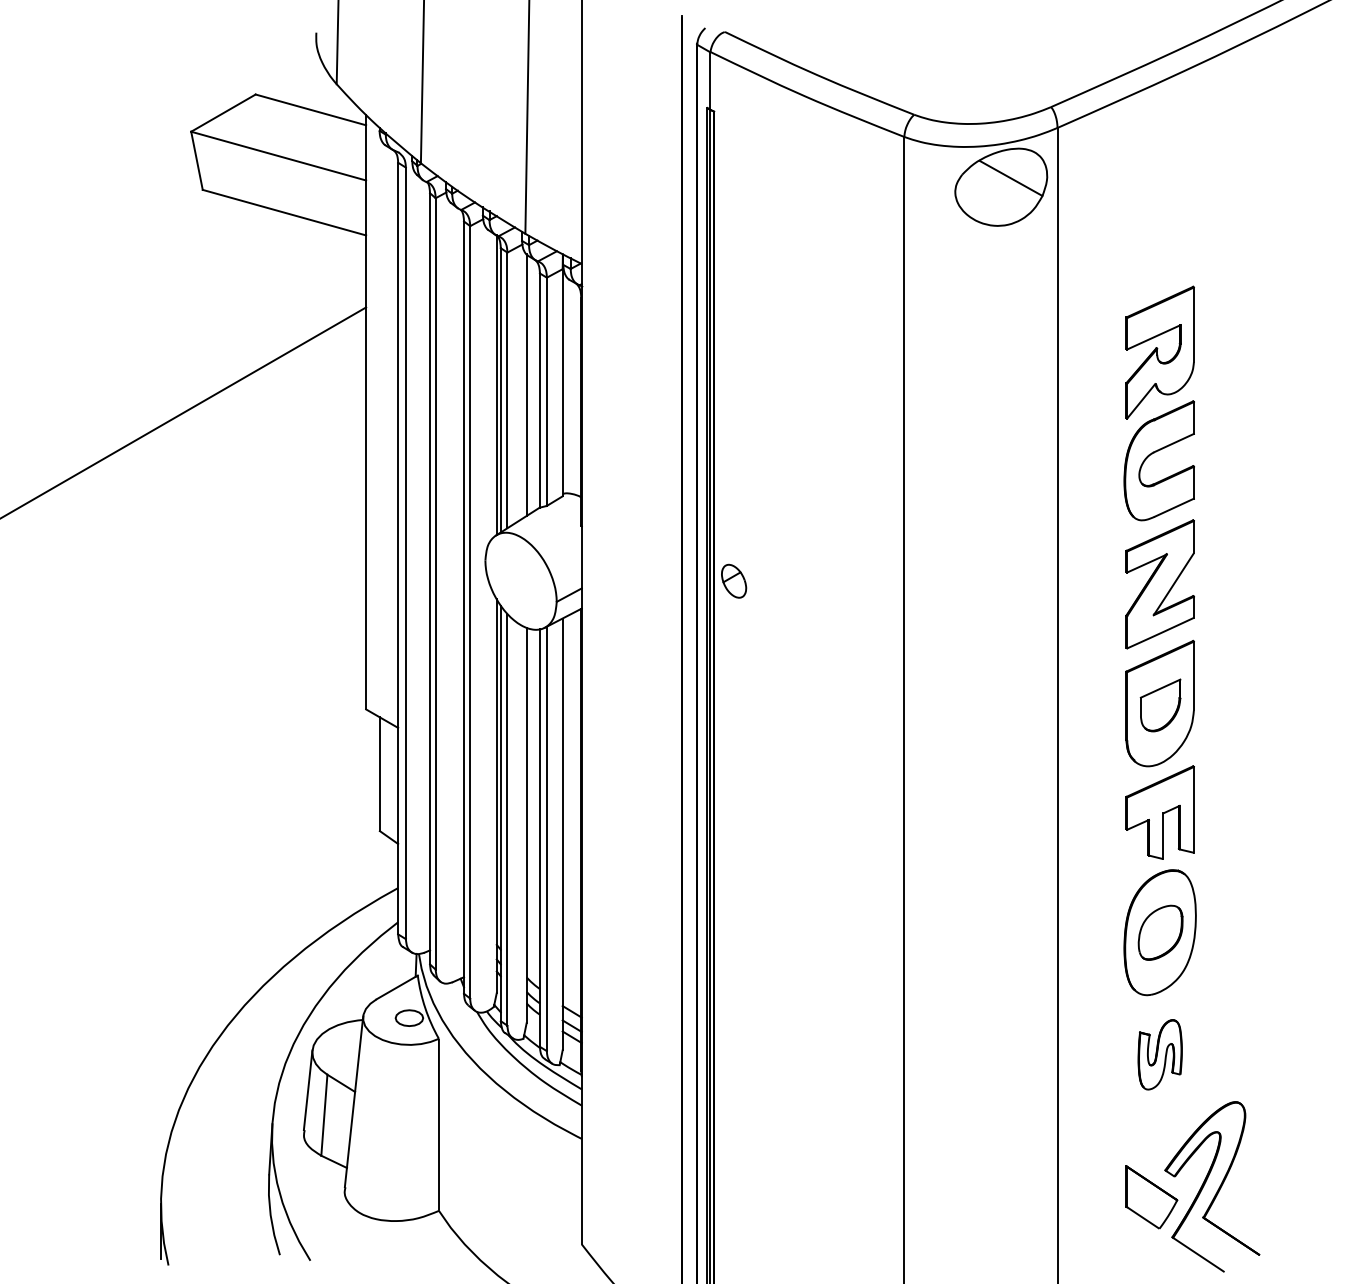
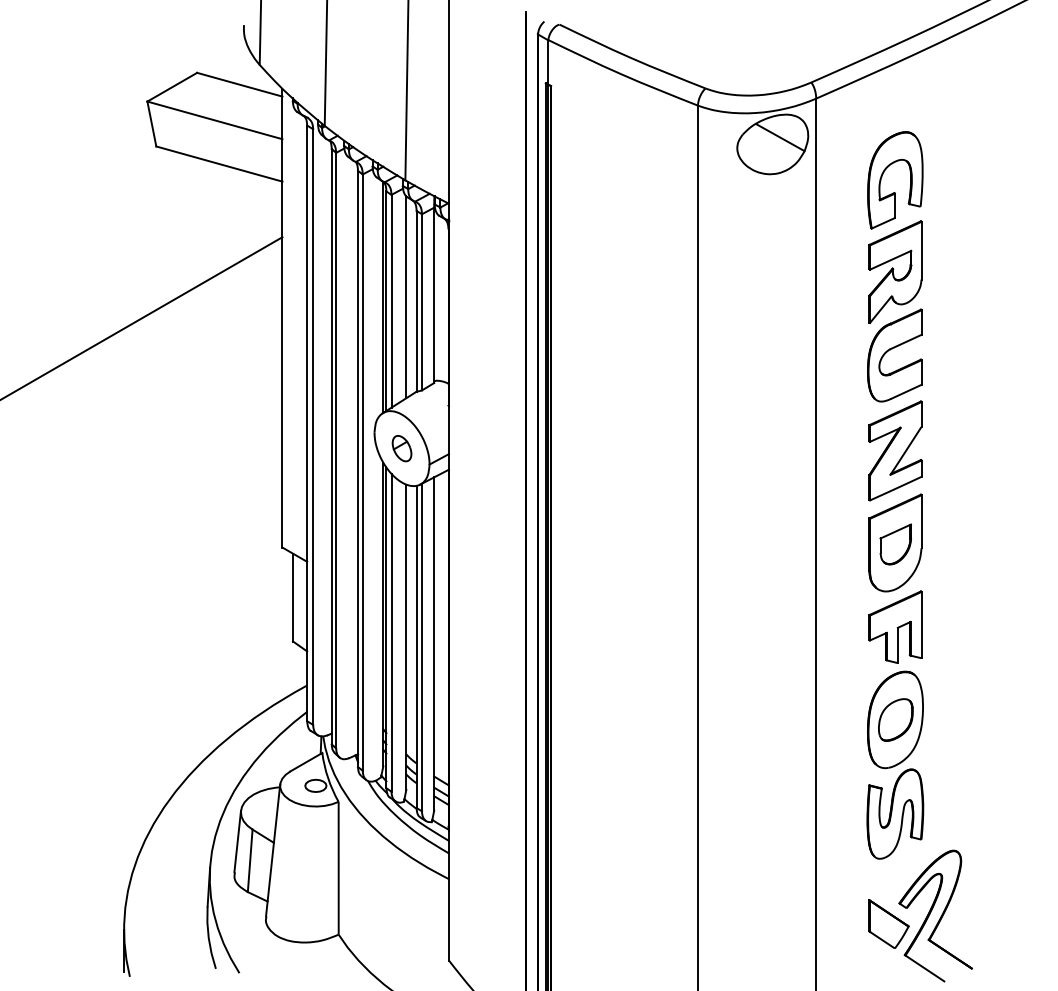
part: (1159, 249) -> (894, 192), added
part: (734, 580) -> (402, 448), moved
part: (1160, 1054) -> (895, 813), size x1.67

